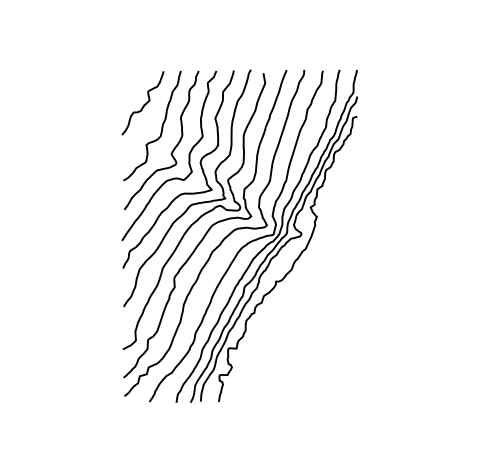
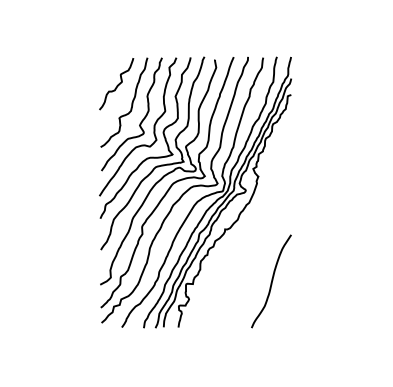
curve: (332, 345) -> (271, 281), added

